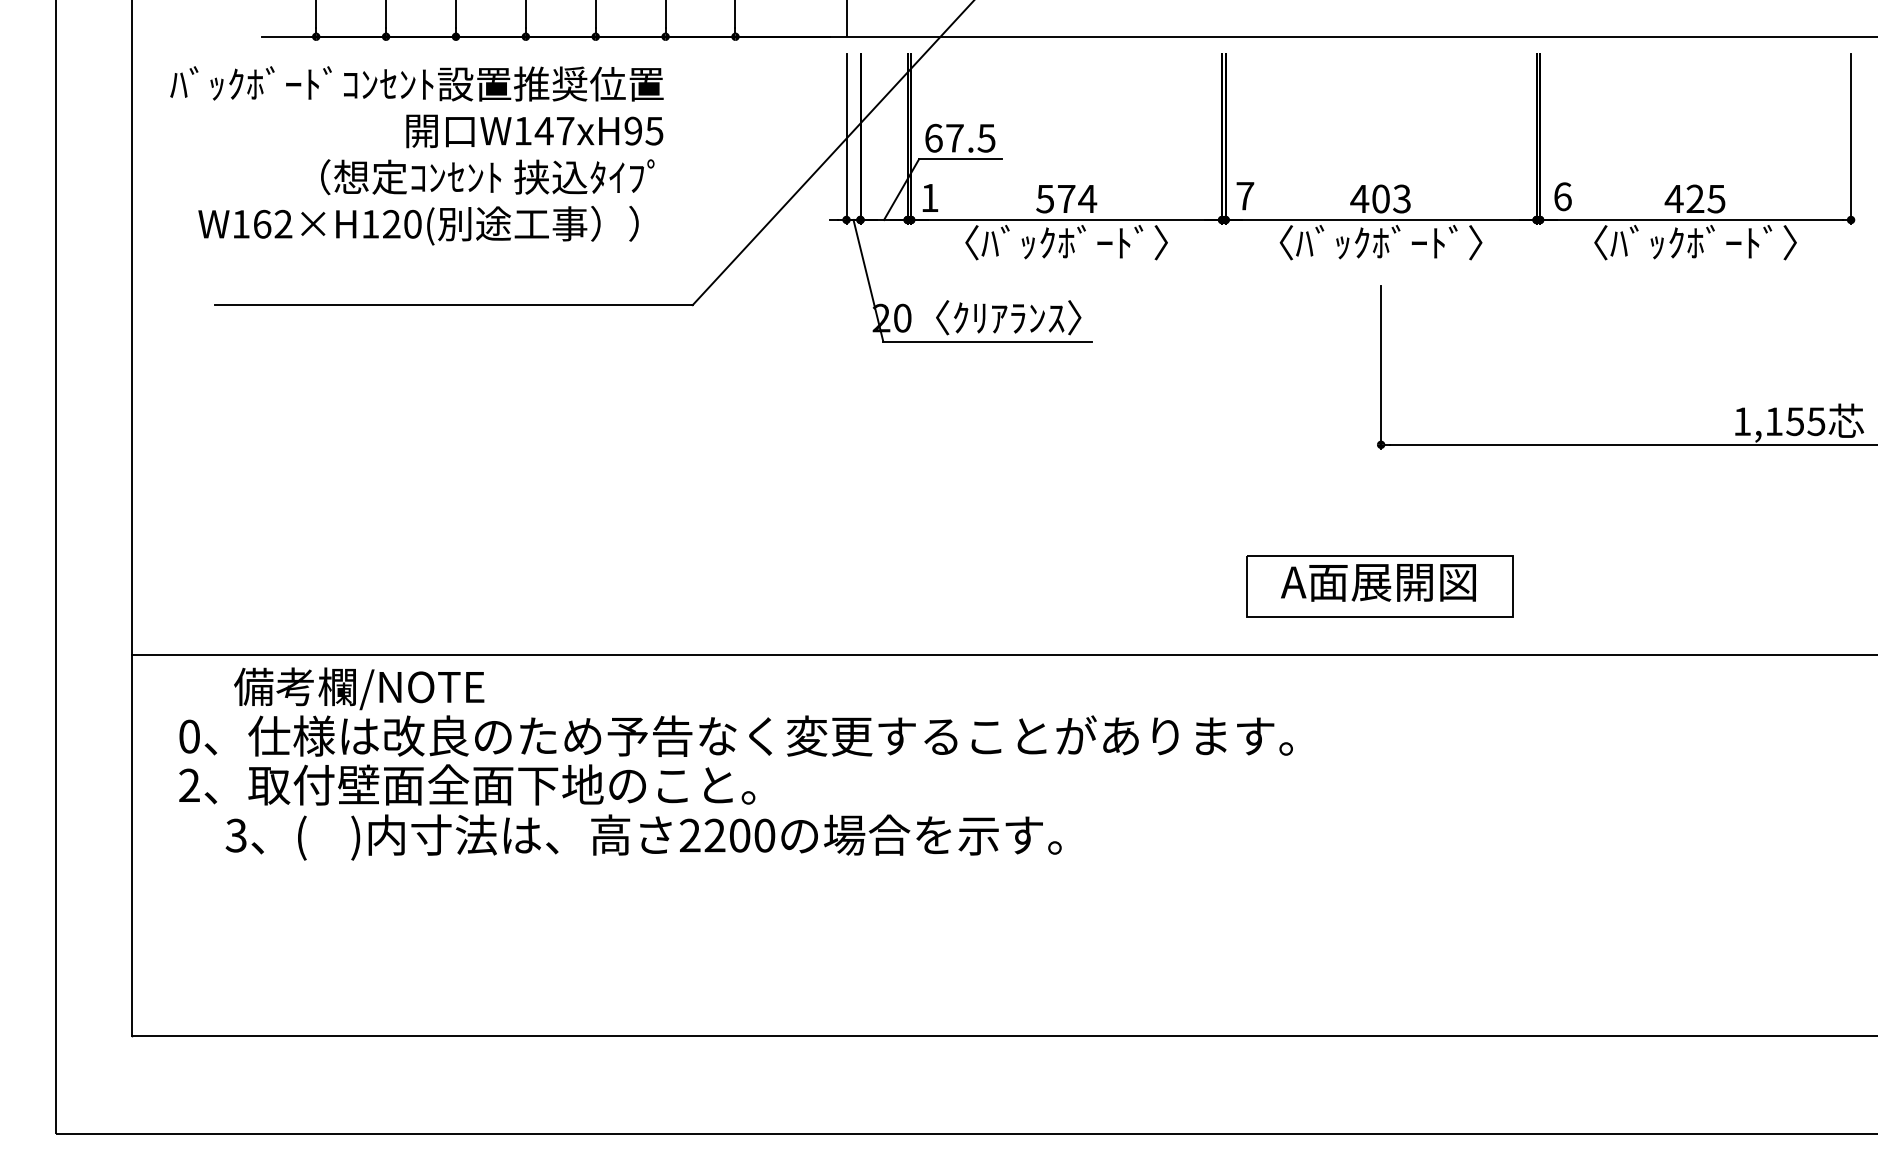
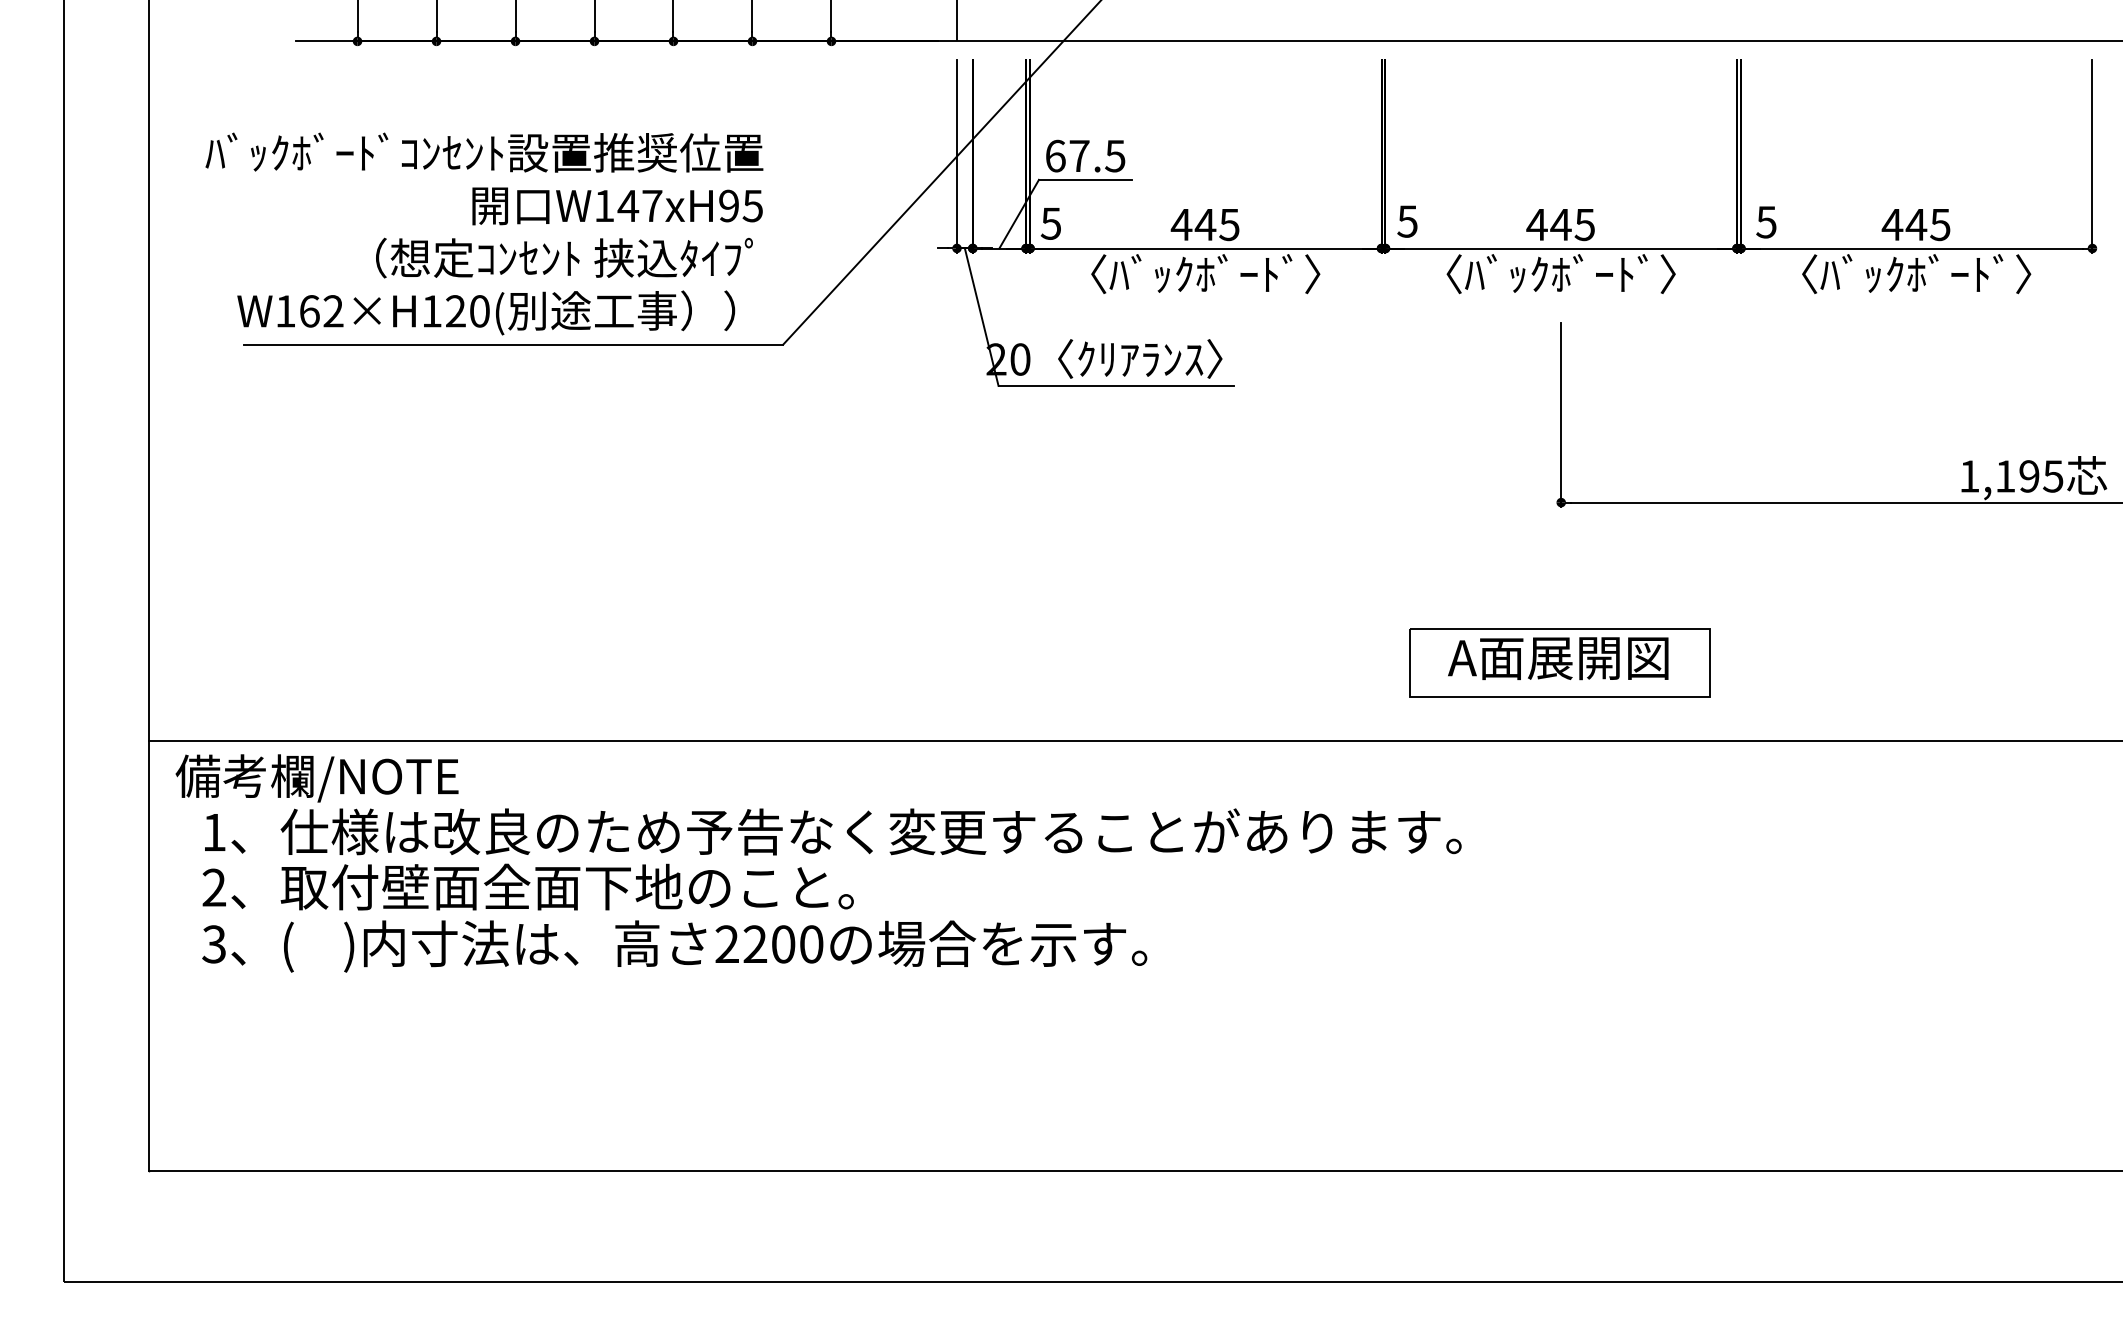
text: (417, 155) -> (484, 233), moved
text: (1245, 196) -> (1407, 221), 7 -> 5
text: (929, 197) -> (1050, 223), 1 -> 5
text: (1562, 197) -> (1766, 222), 6 -> 5
text: (1391, 198) -> (1572, 224), 403 -> 445
text: (1695, 198) -> (1916, 224), 425 -> 445
text: (1066, 199) -> (1205, 225), 574 -> 445
text: (1795, 421) -> (2029, 476), 1,155 -> 1,195
text: (358, 688) -> (316, 778), moved
text: (189, 736) -> (214, 832), 0 -> 1
text: (643, 837) -> (674, 946), moved

